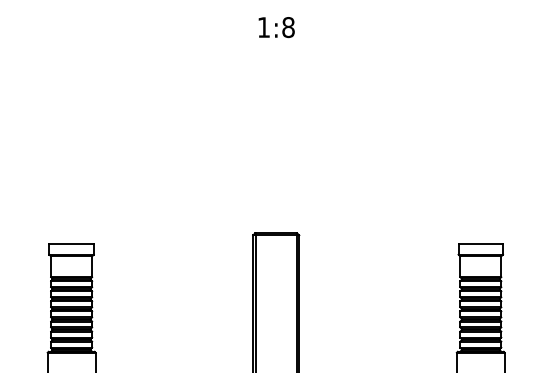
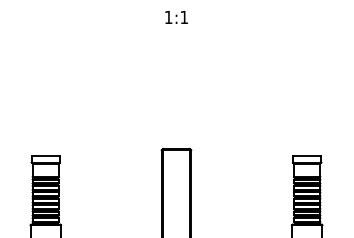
text: (288, 27) -> (184, 17), 1:8 -> 1:1

